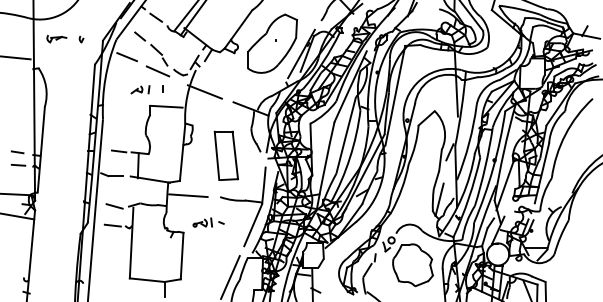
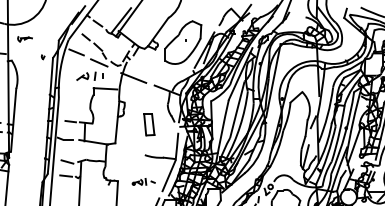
part: (81, 39) -> (43, 57), moved
part: (140, 89) -> (86, 76), size x1.4
part: (225, 155) -> (148, 124), size x0.6
line: (188, 195) -> (121, 153), removed
part: (208, 222) -> (143, 181), moved

